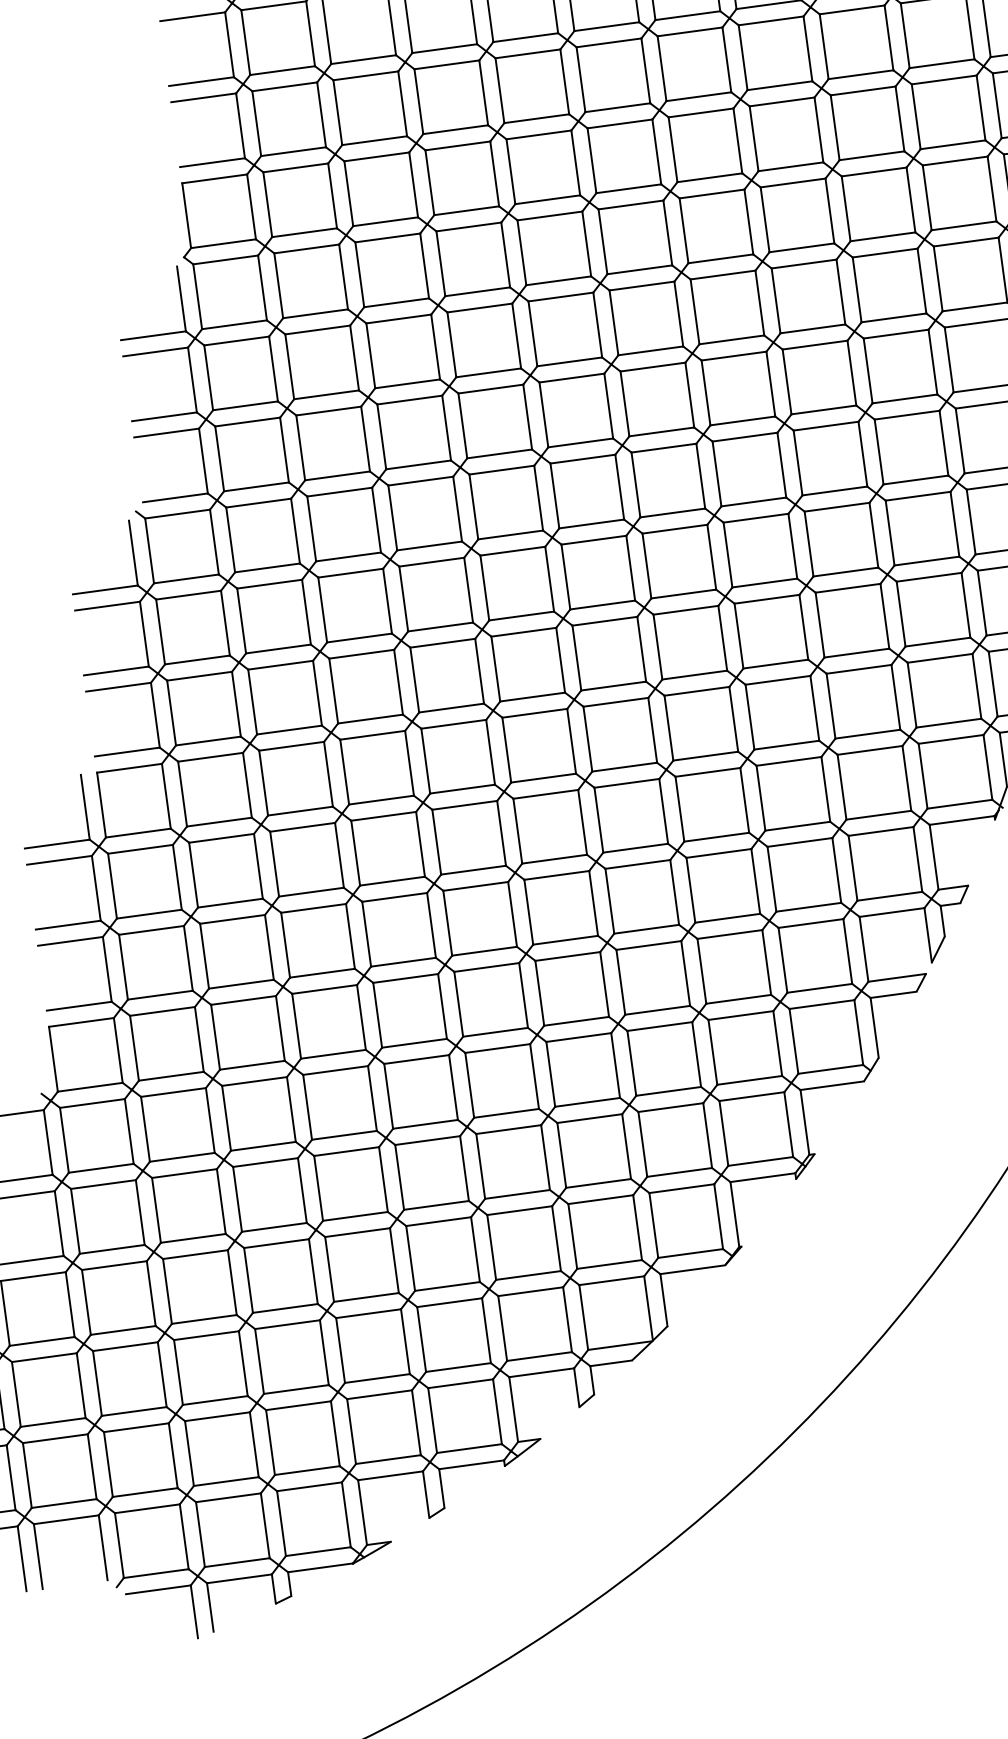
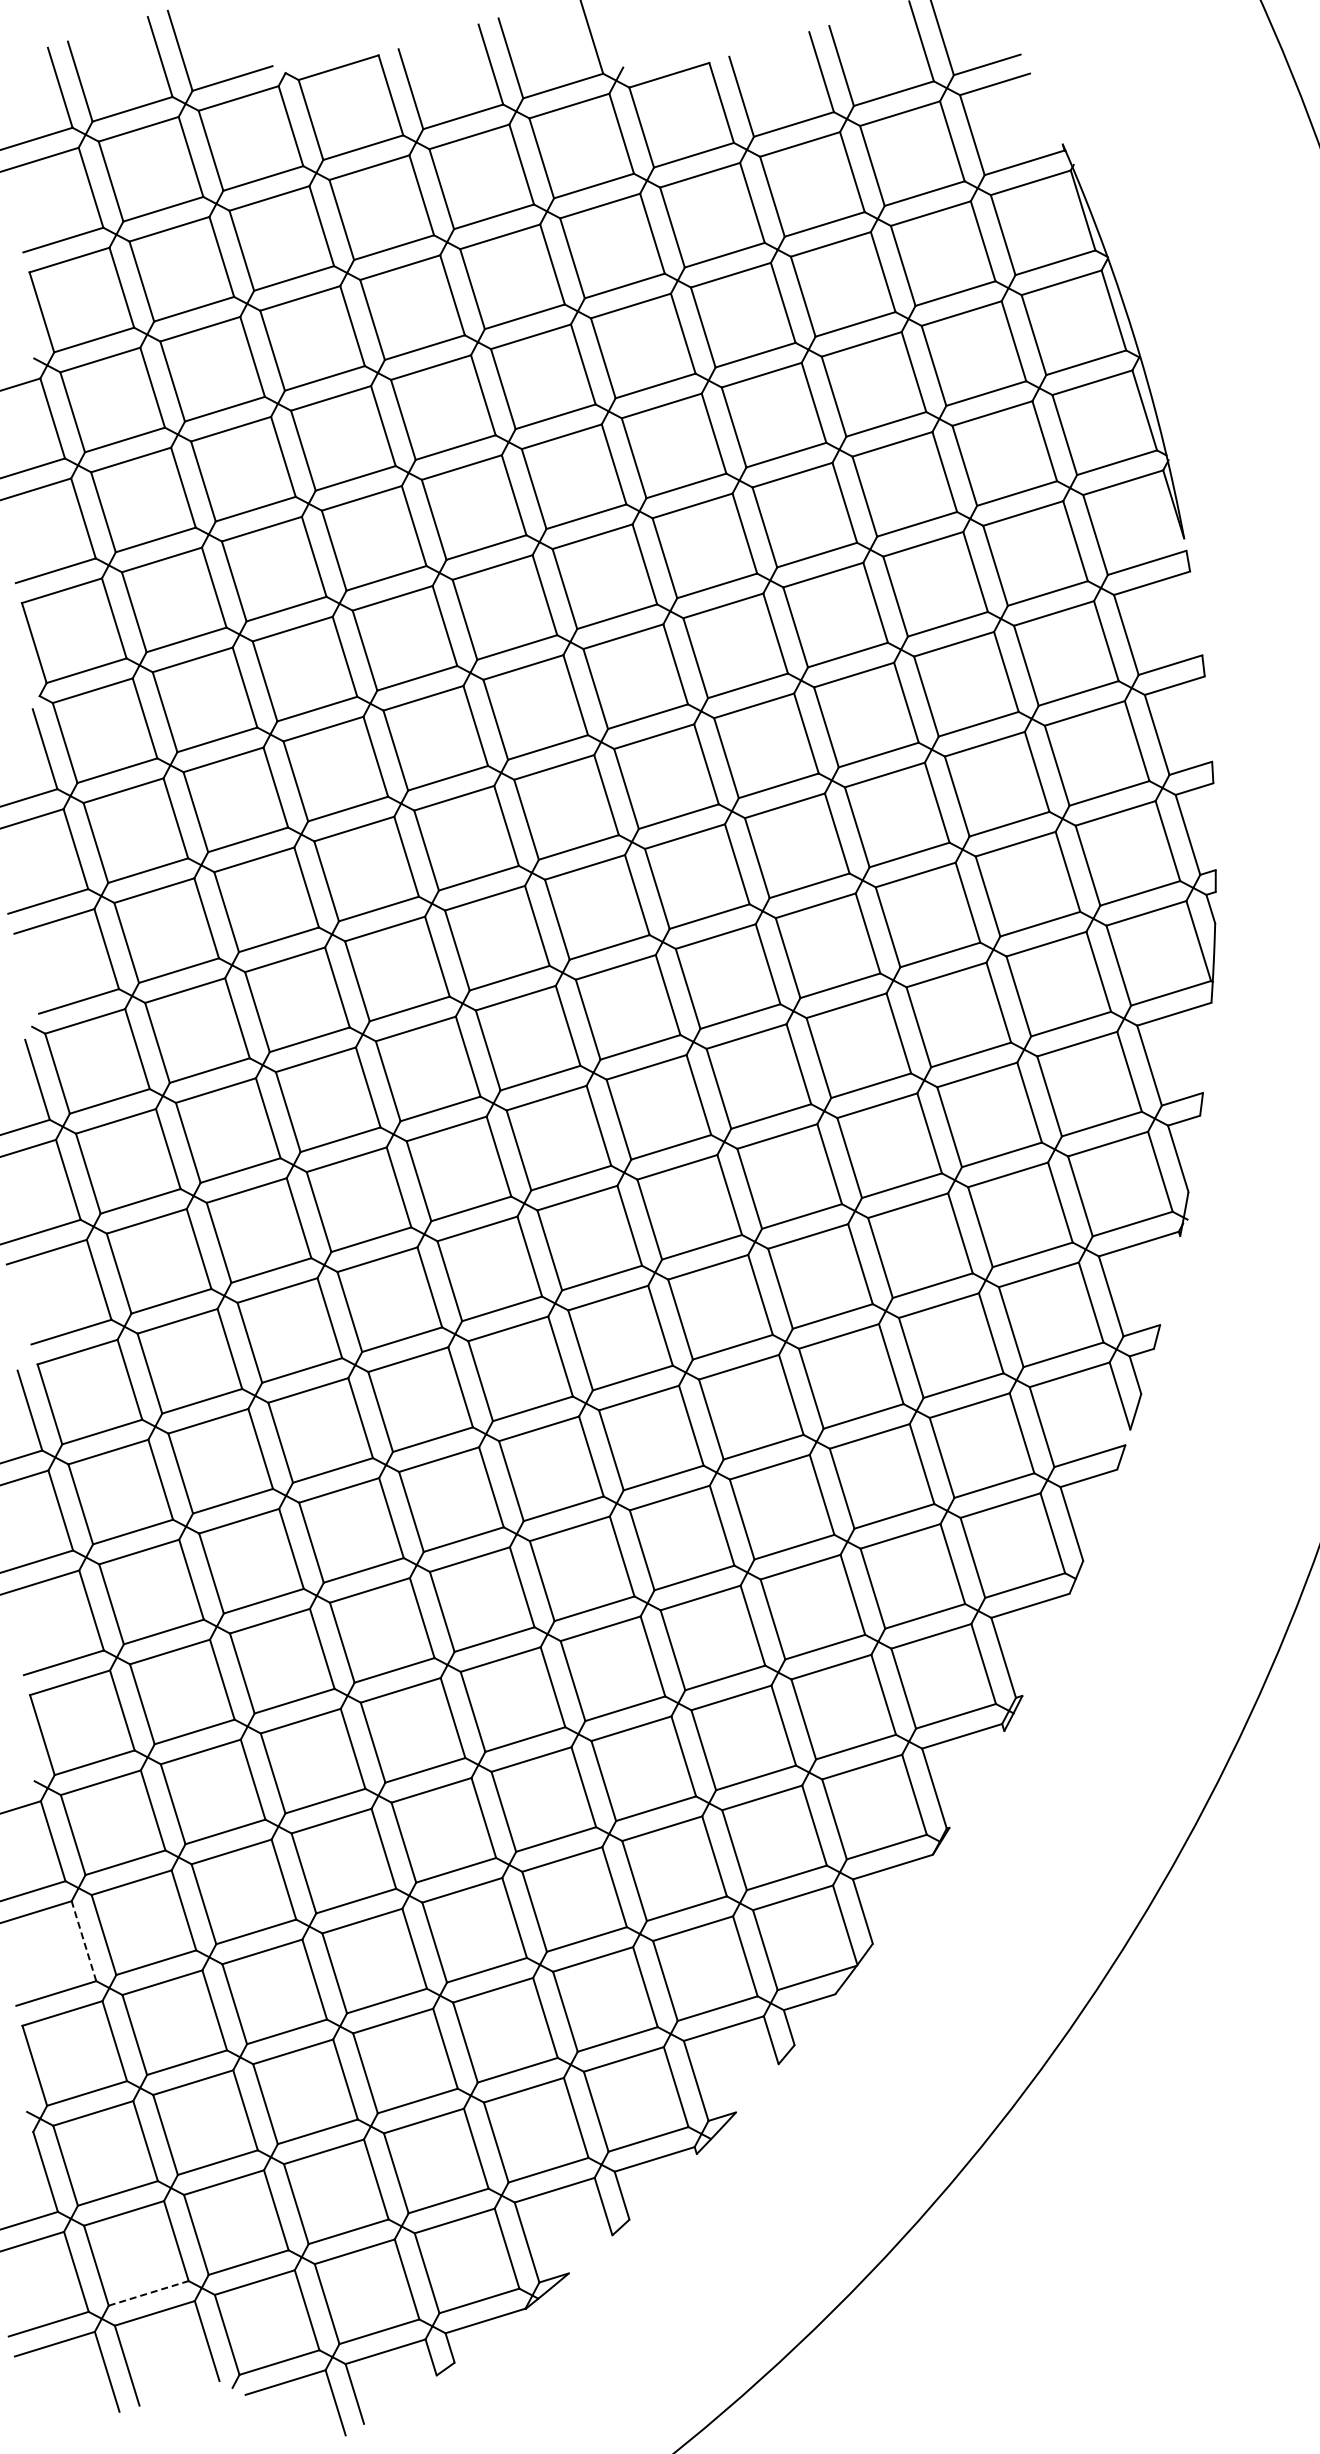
line: (58, 1223) -> (83, 1941), solid -> dashed
line: (63, 1503) -> (148, 2293), solid -> dashed

